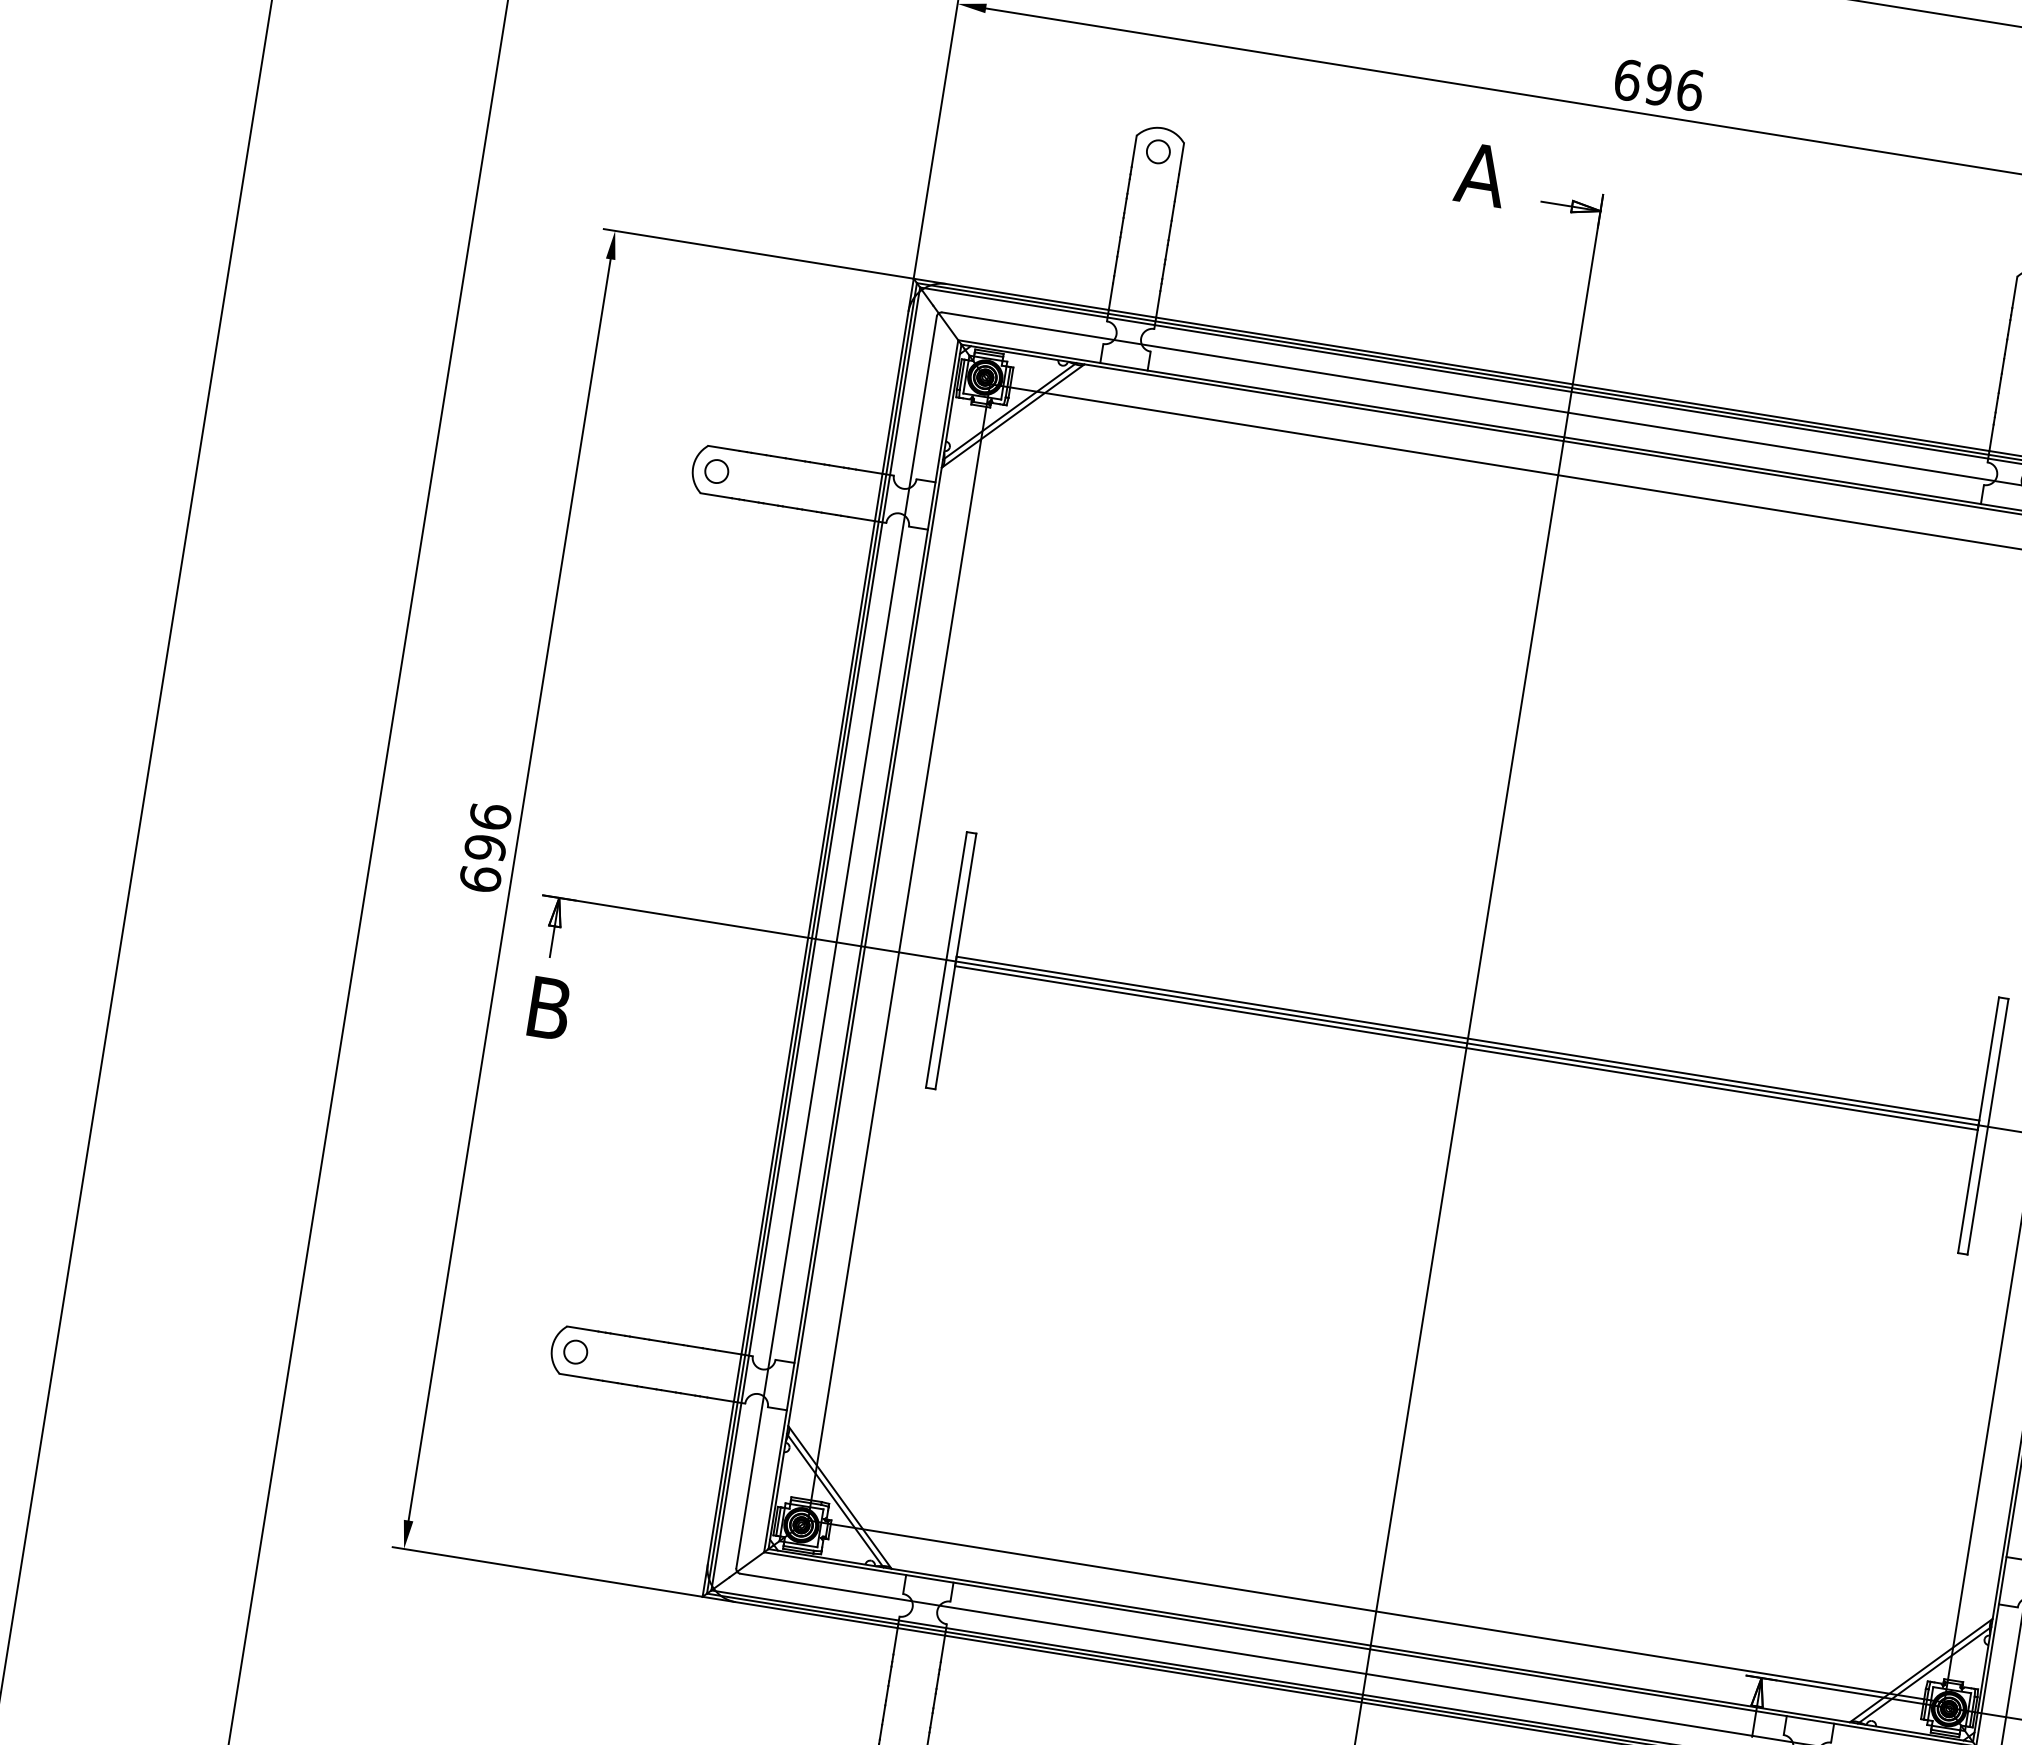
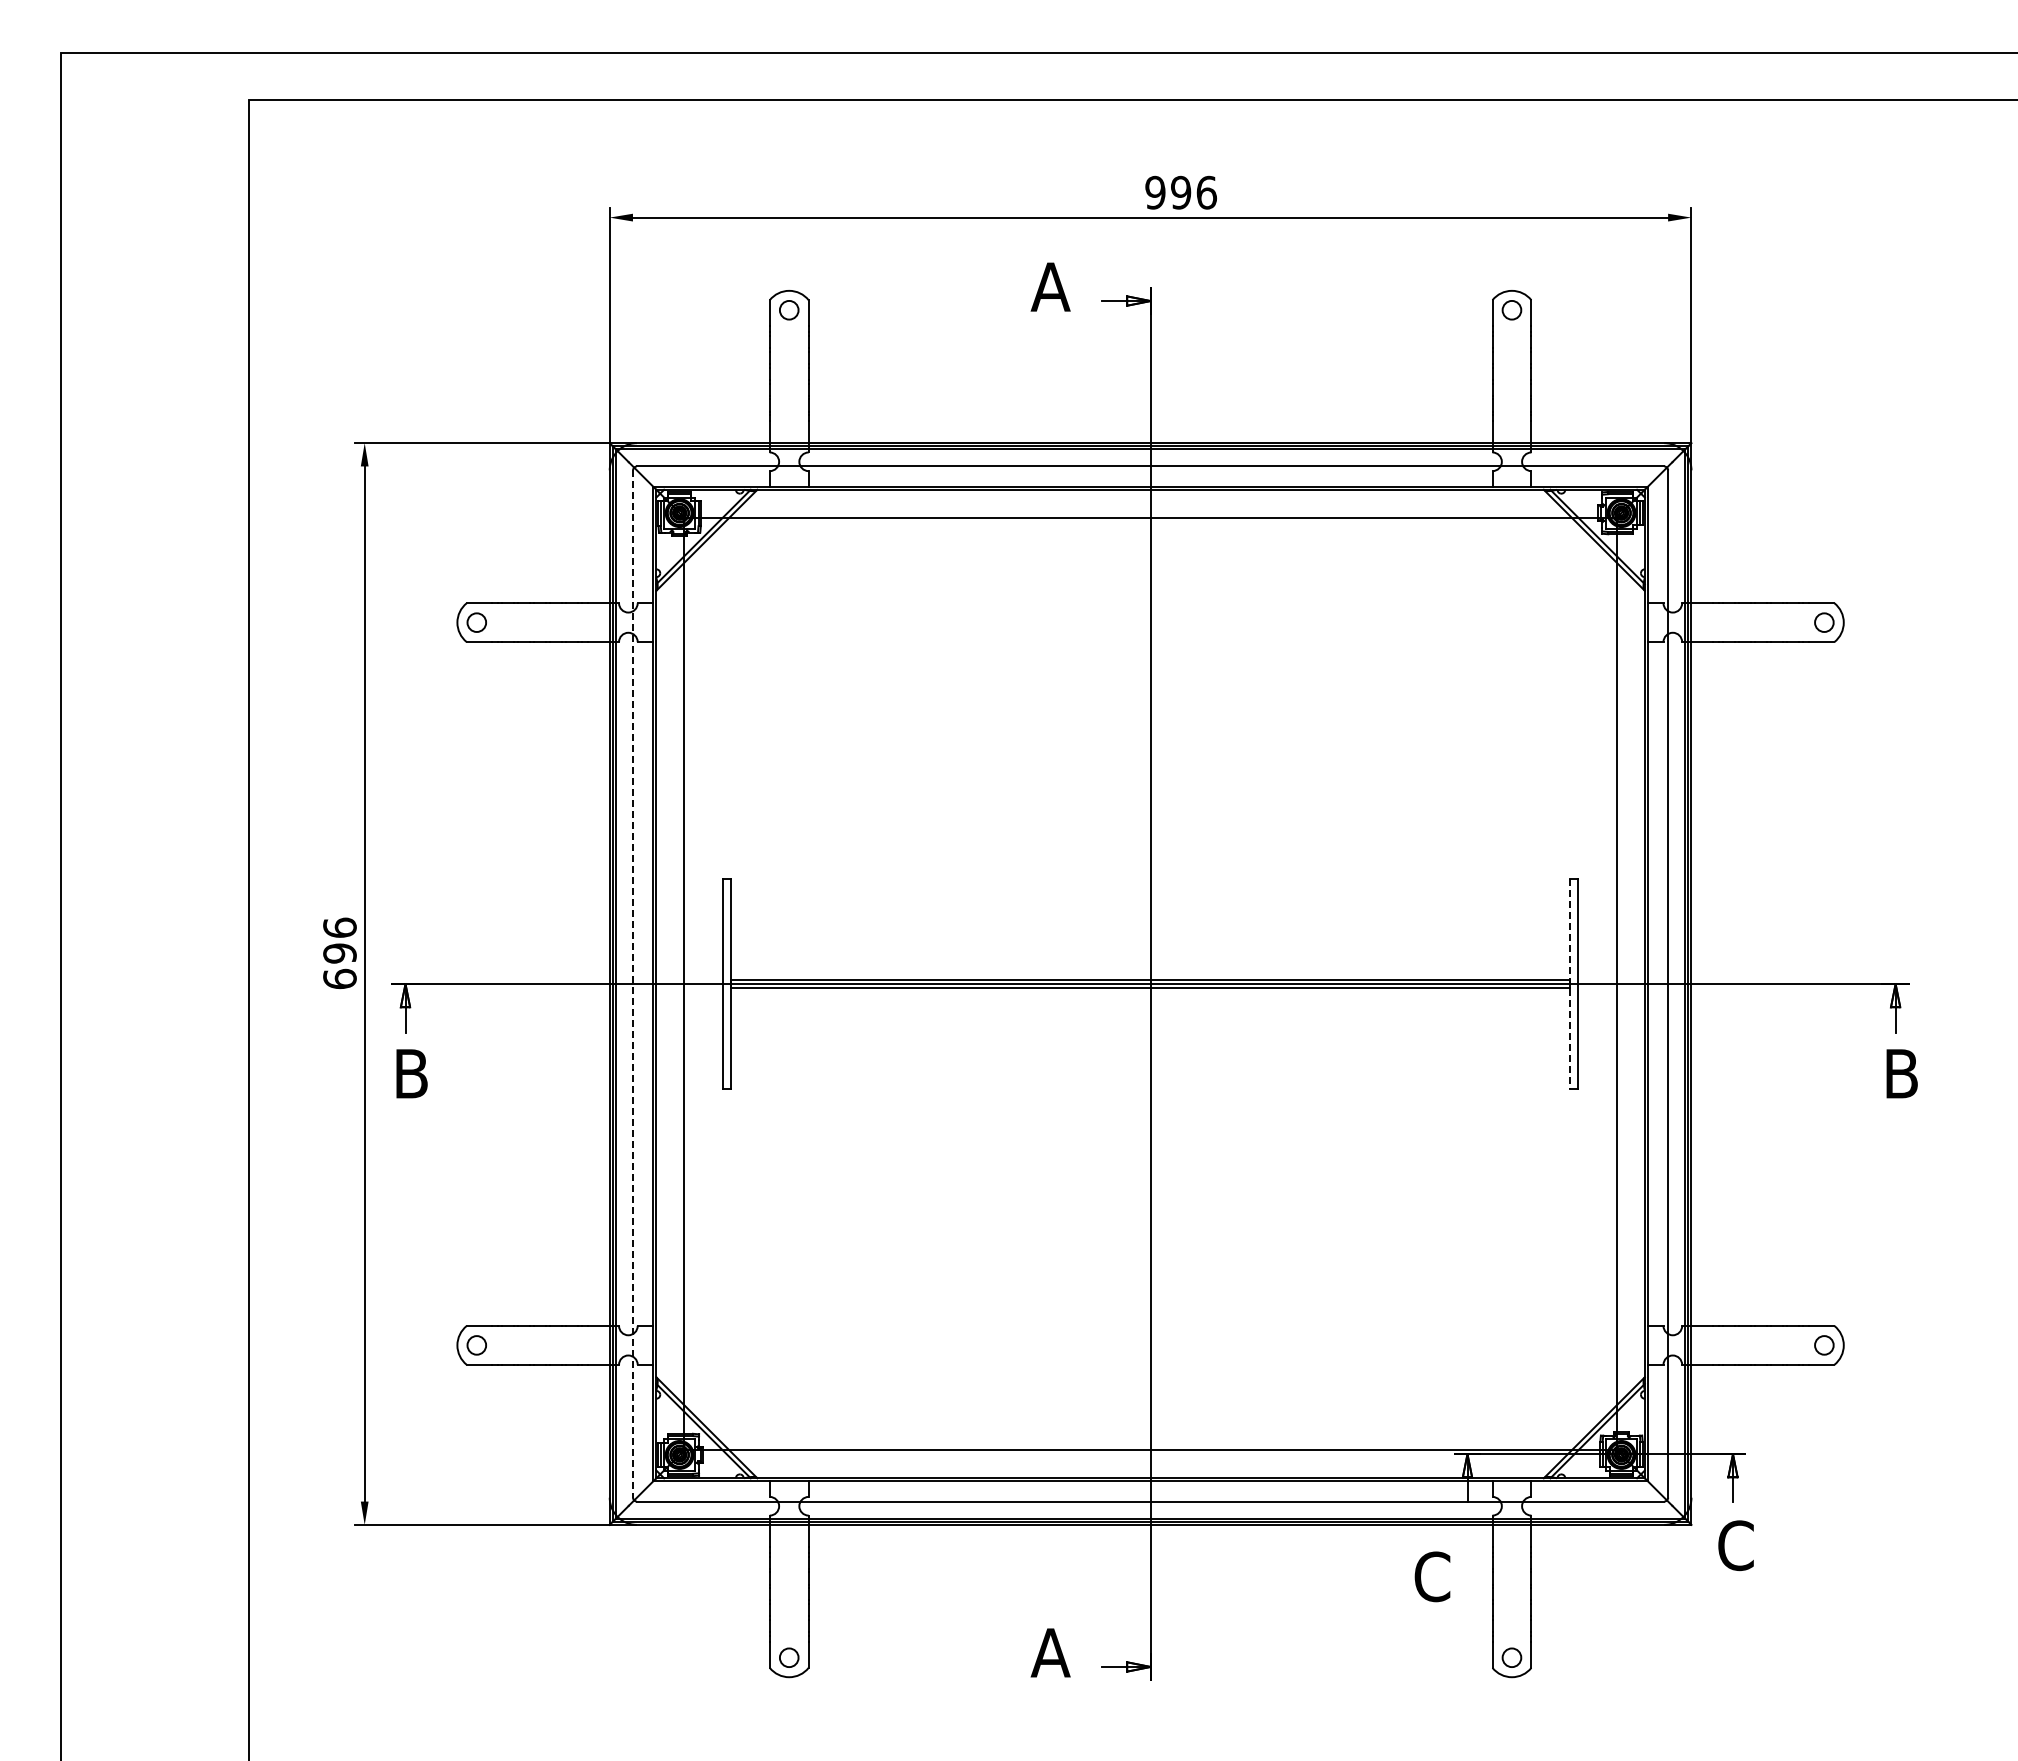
text: (1627, 79) -> (1155, 192), 696 -> 996
line: (837, 942) -> (633, 984), solid -> dashed
line: (1978, 1125) -> (1570, 984), solid -> dashed

